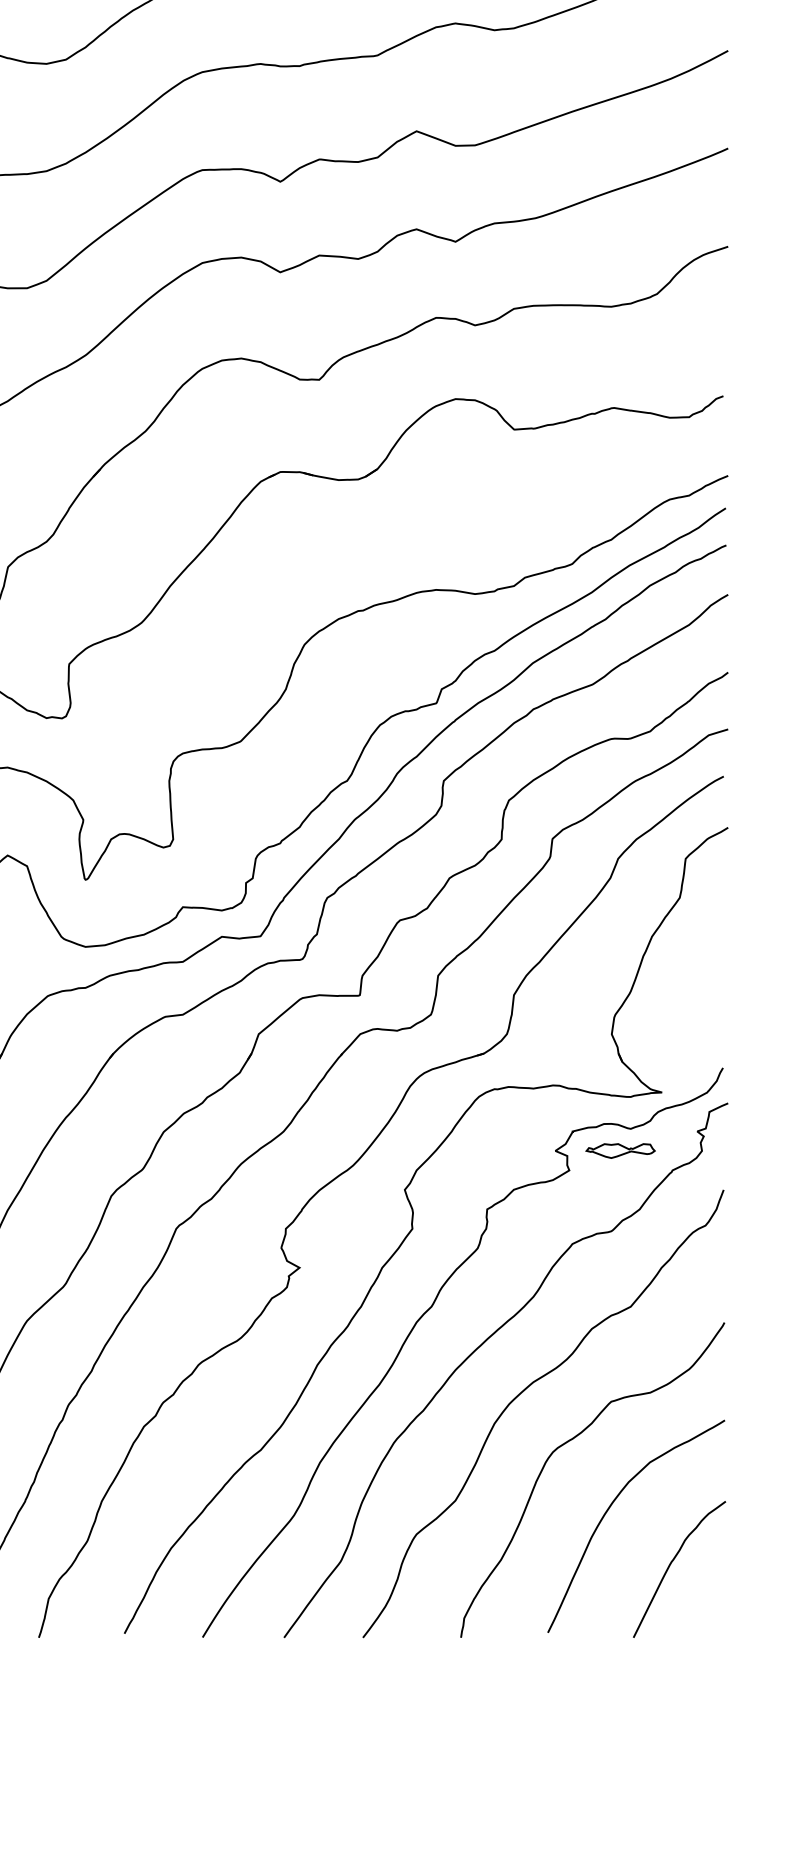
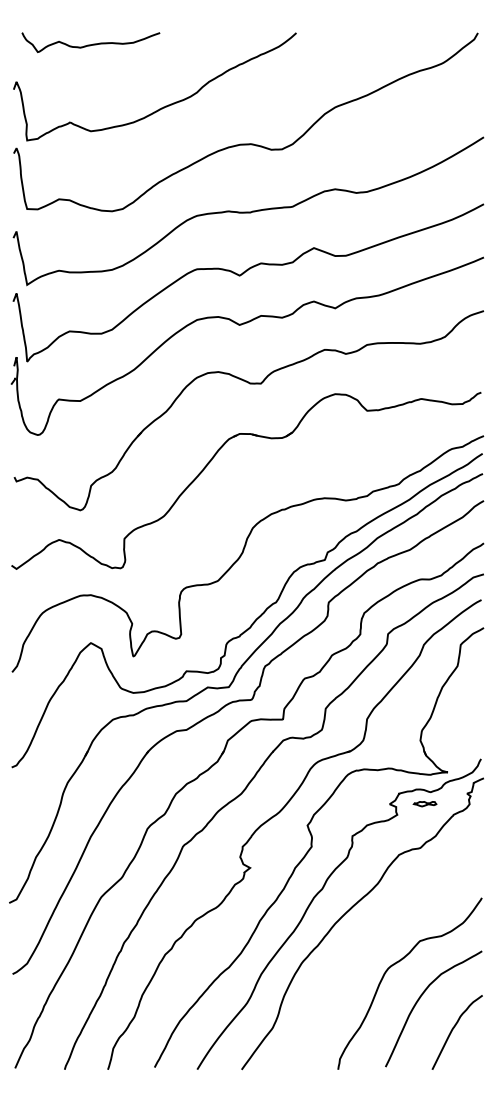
part: (619, 1149) -> (424, 803), size x0.6
curve: (523, 1393) -> (372, 936), removed

